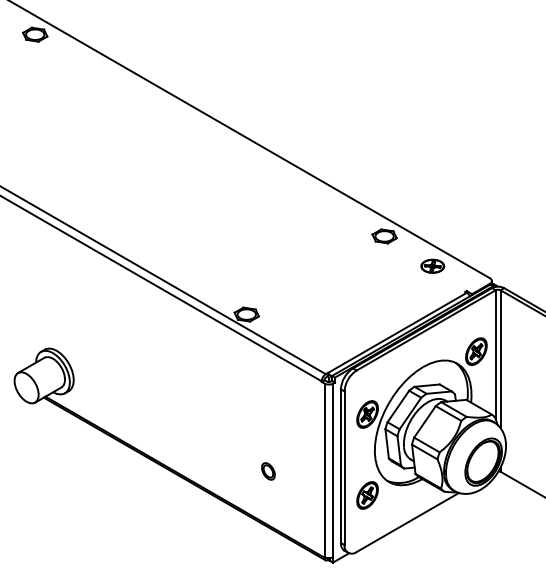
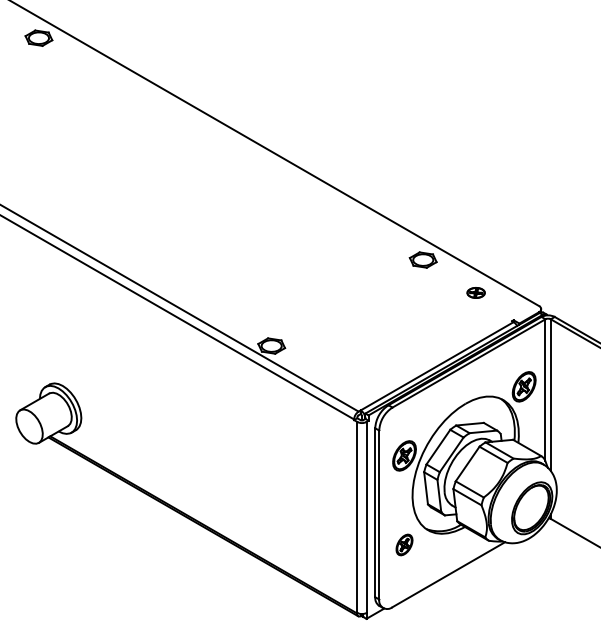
part: (432, 265) -> (475, 292), size x0.7
part: (268, 471) -> (295, 518), removed
part: (367, 495) -> (404, 544), size x0.7

